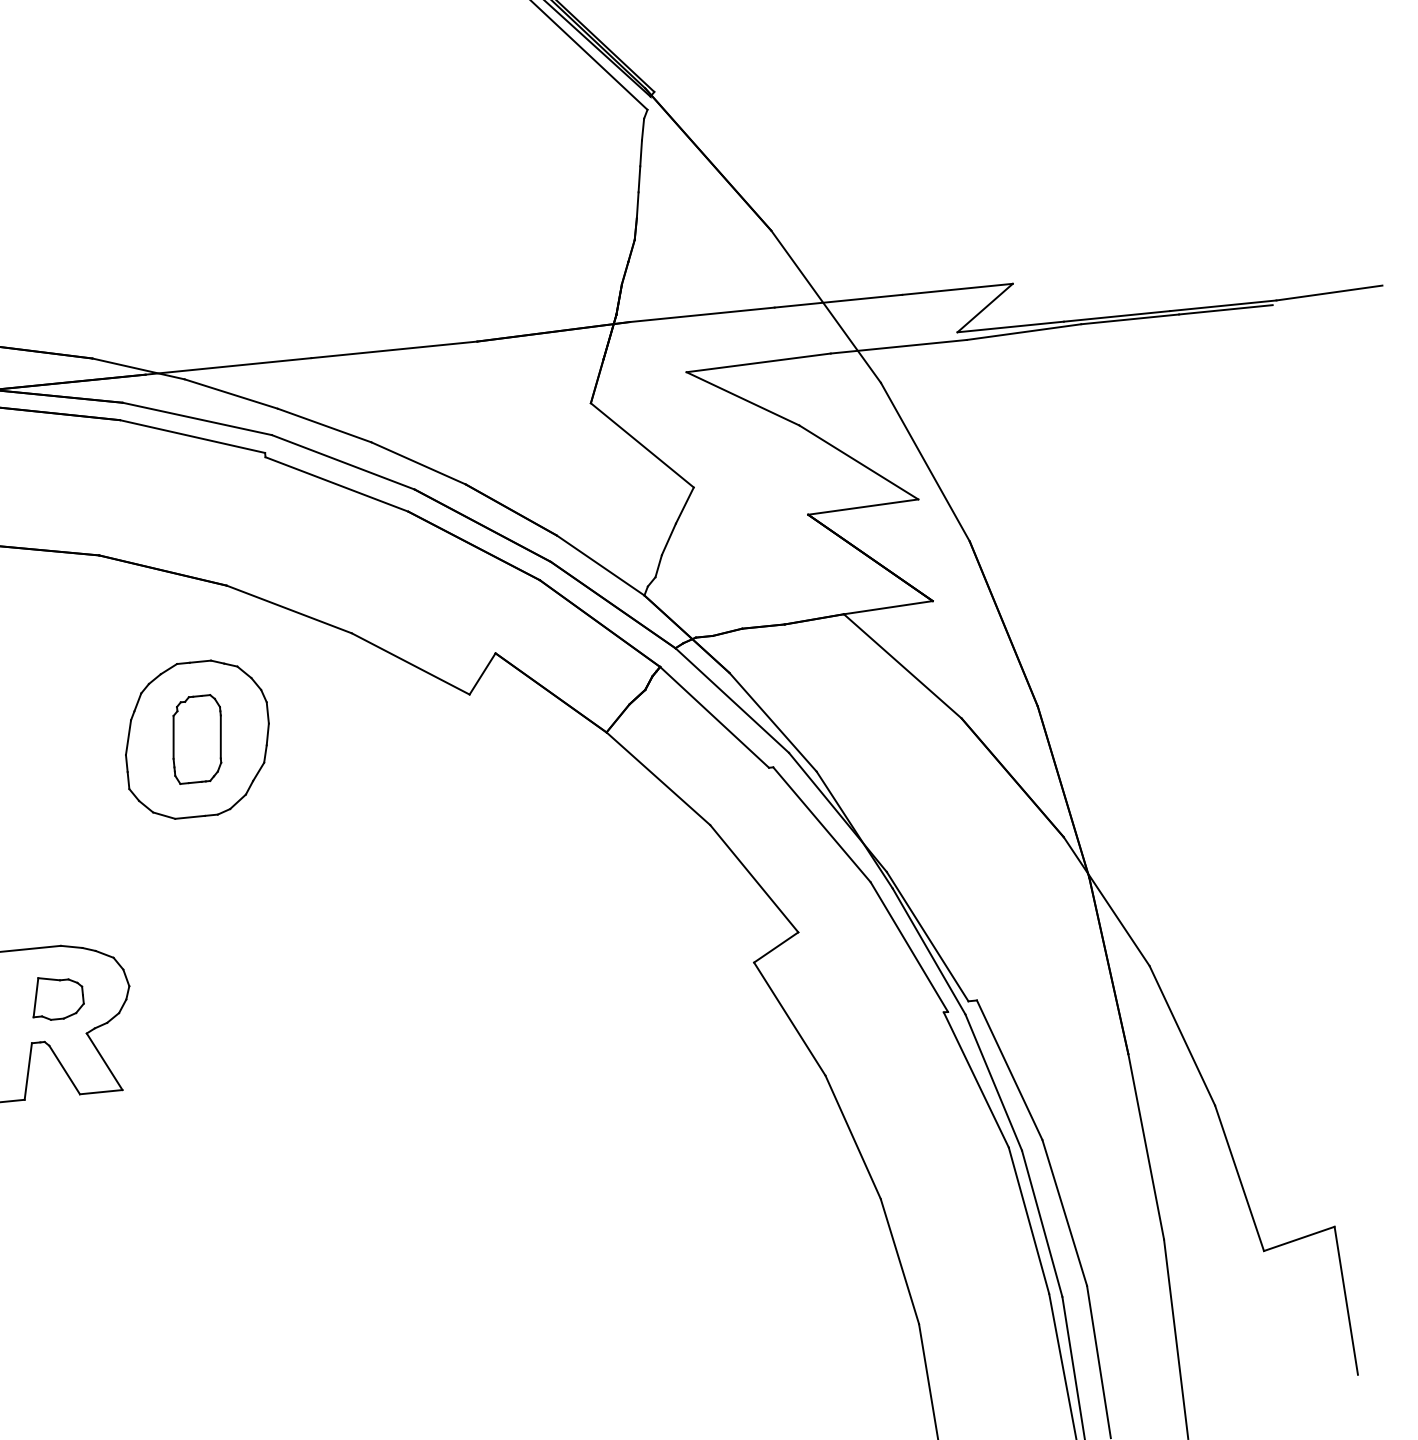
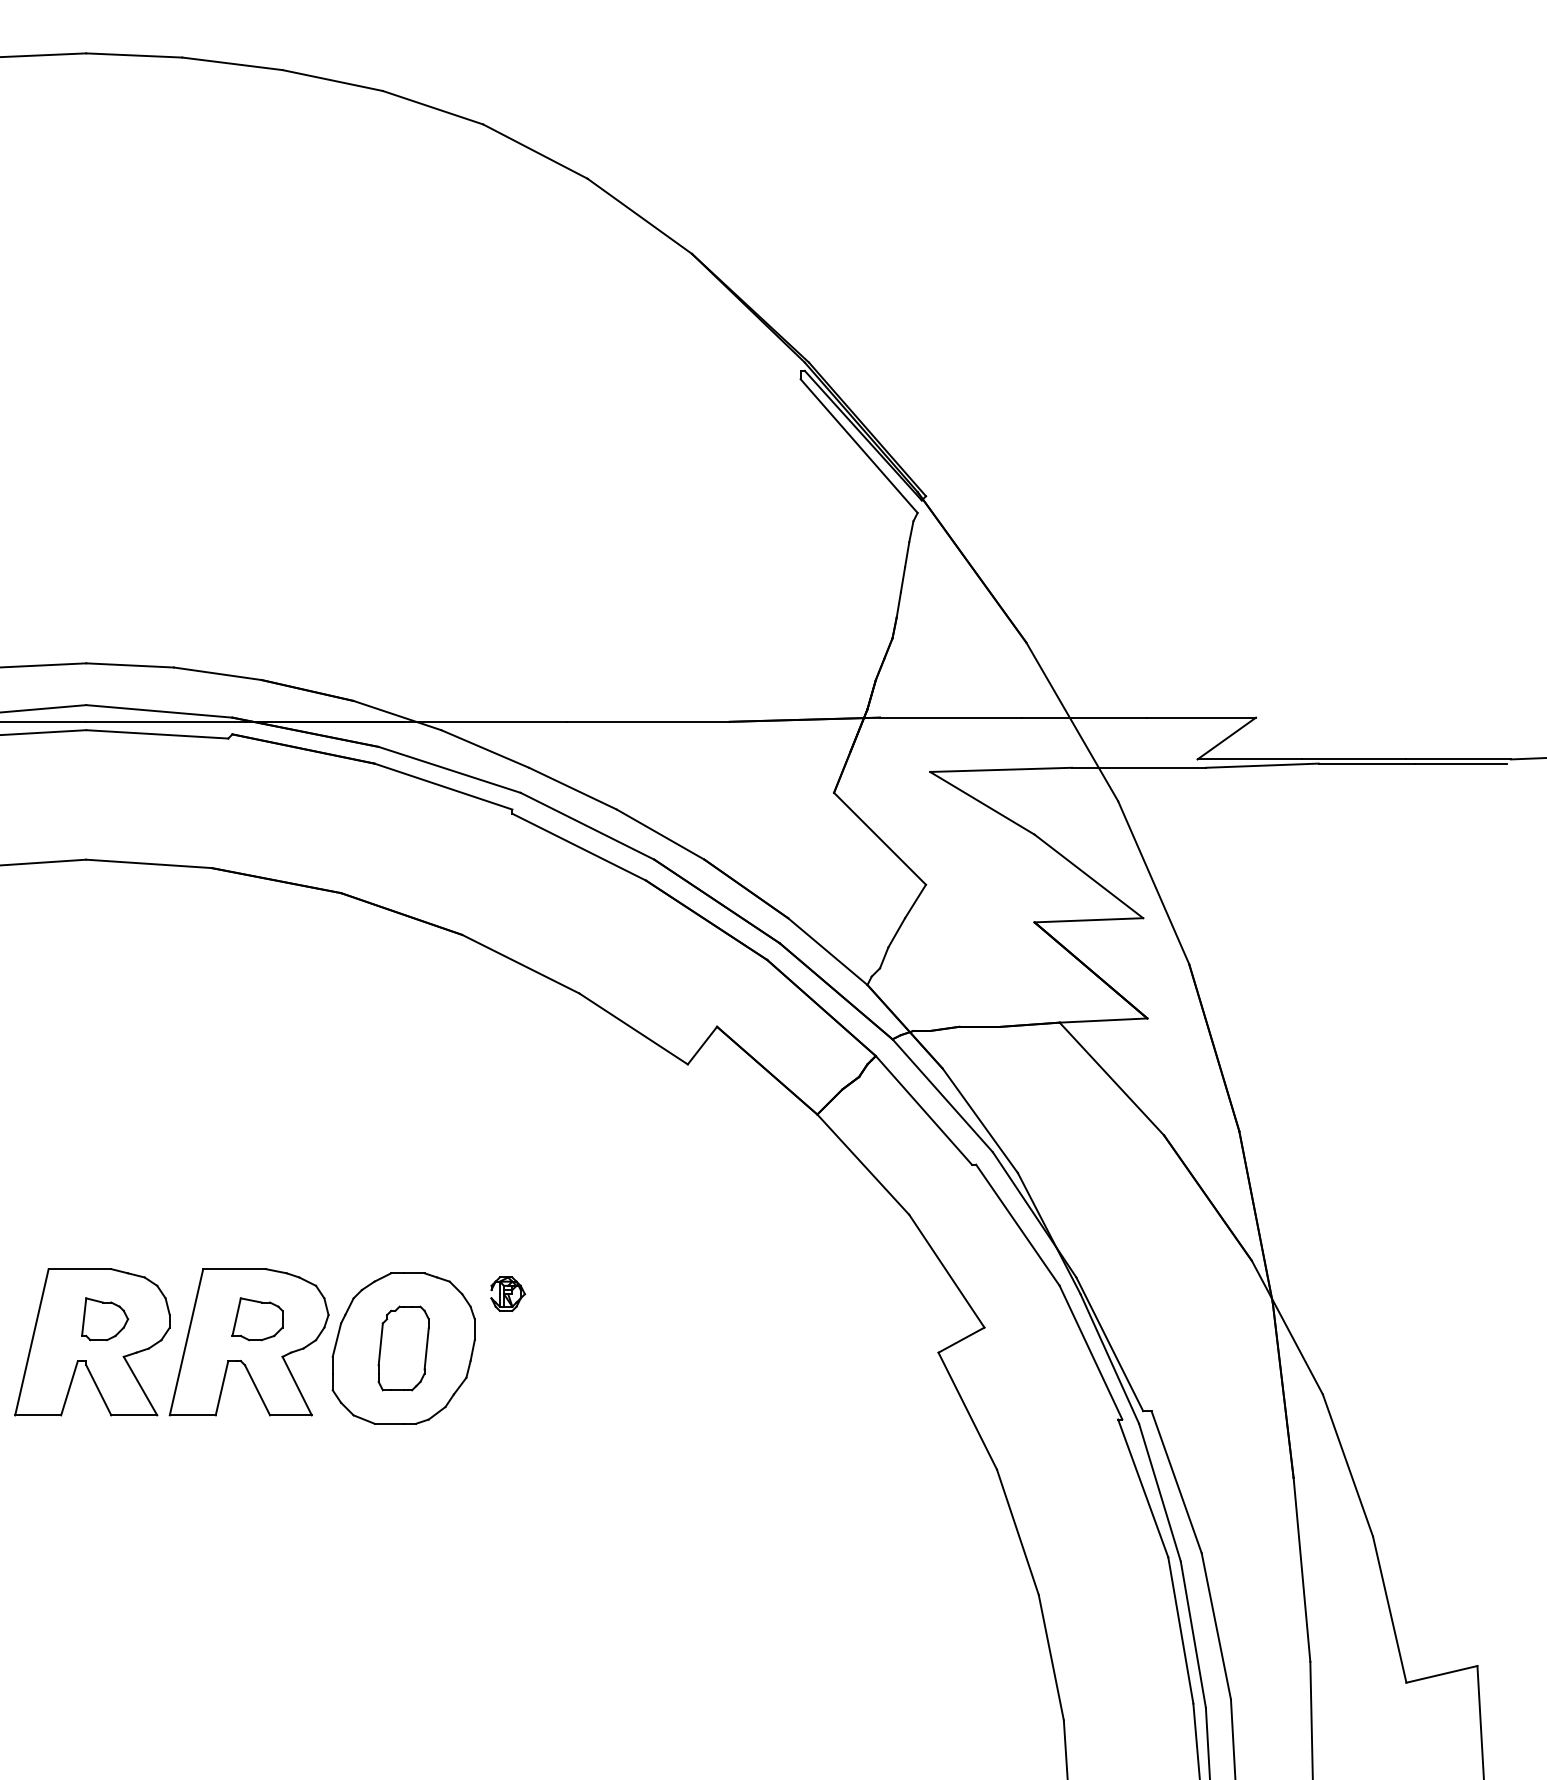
part: (197, 739) -> (403, 1348), moved
part: (310, 946) -> (508, 1293), added

